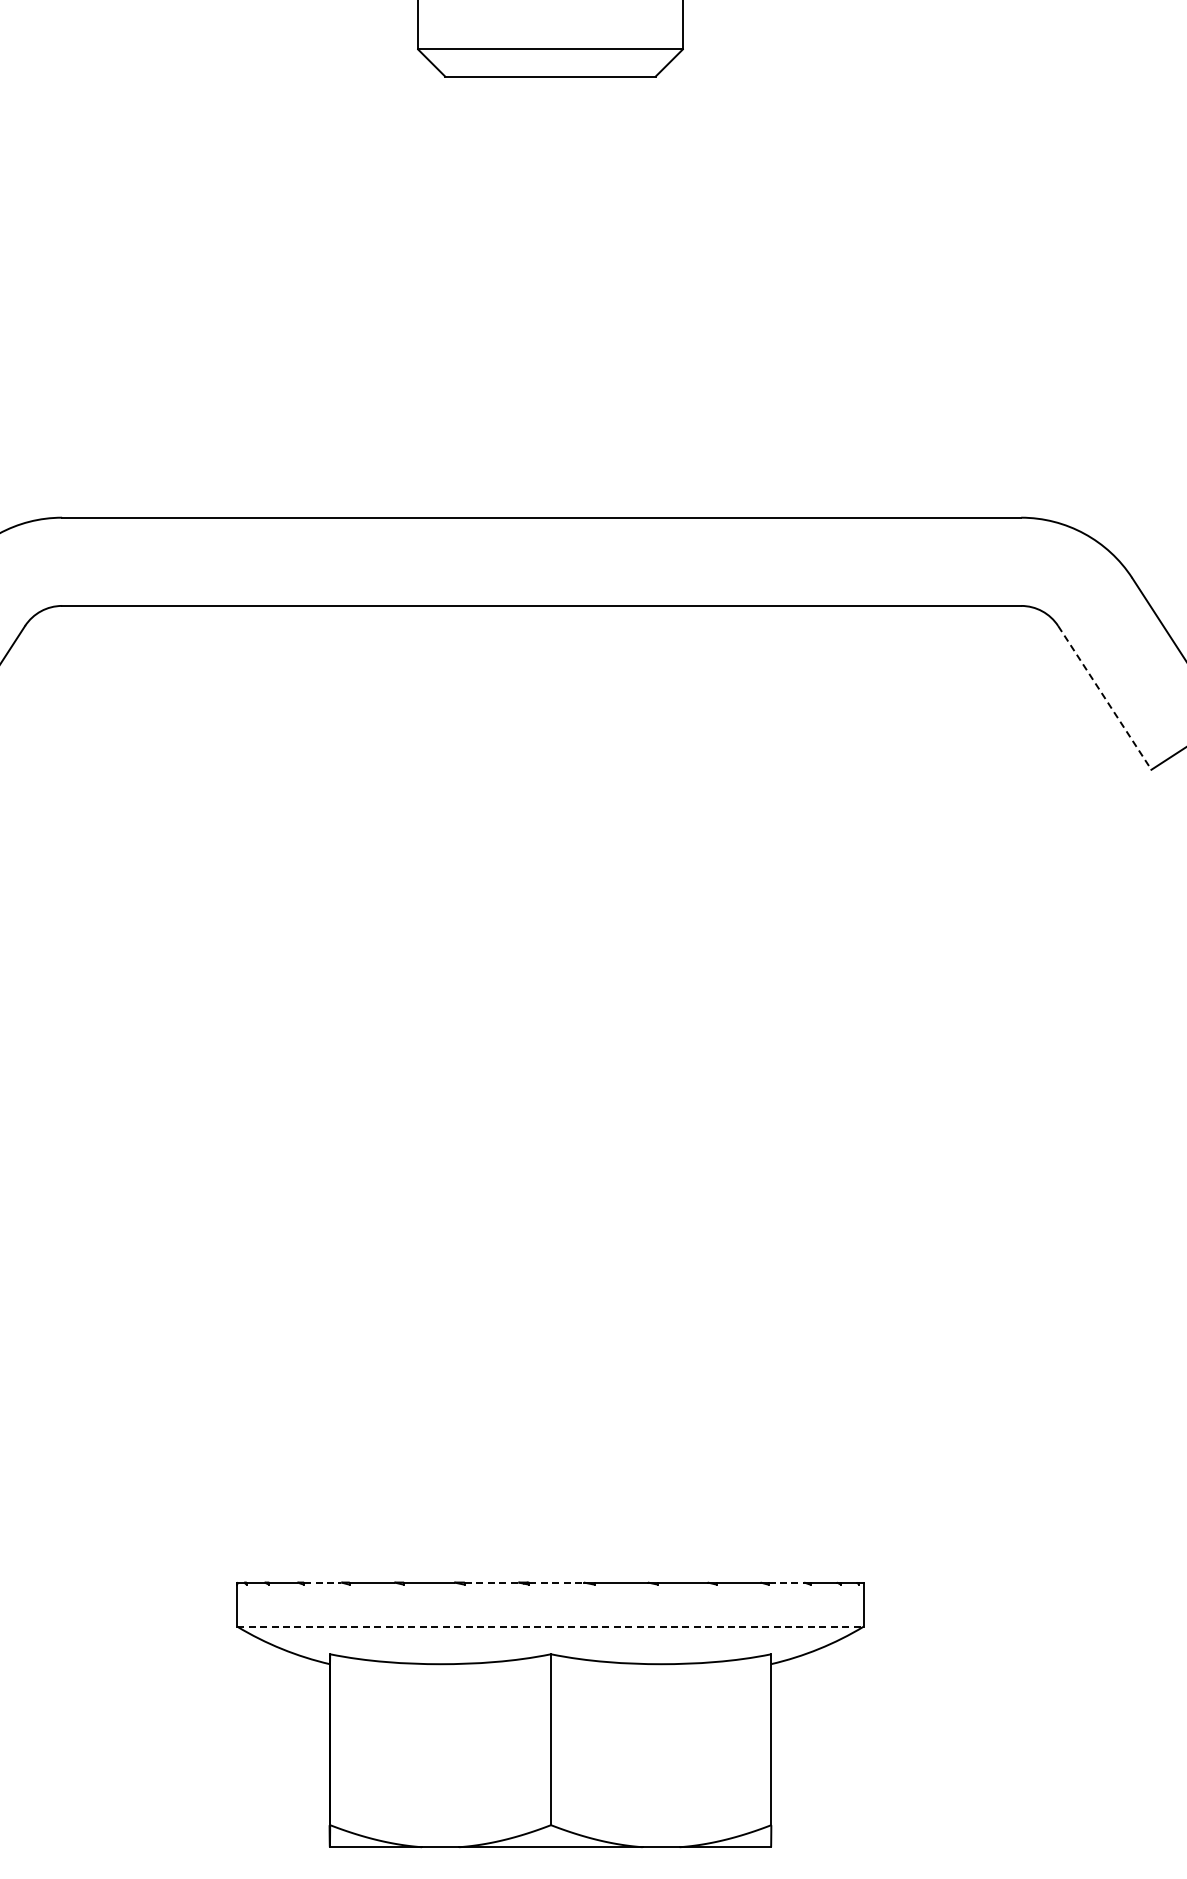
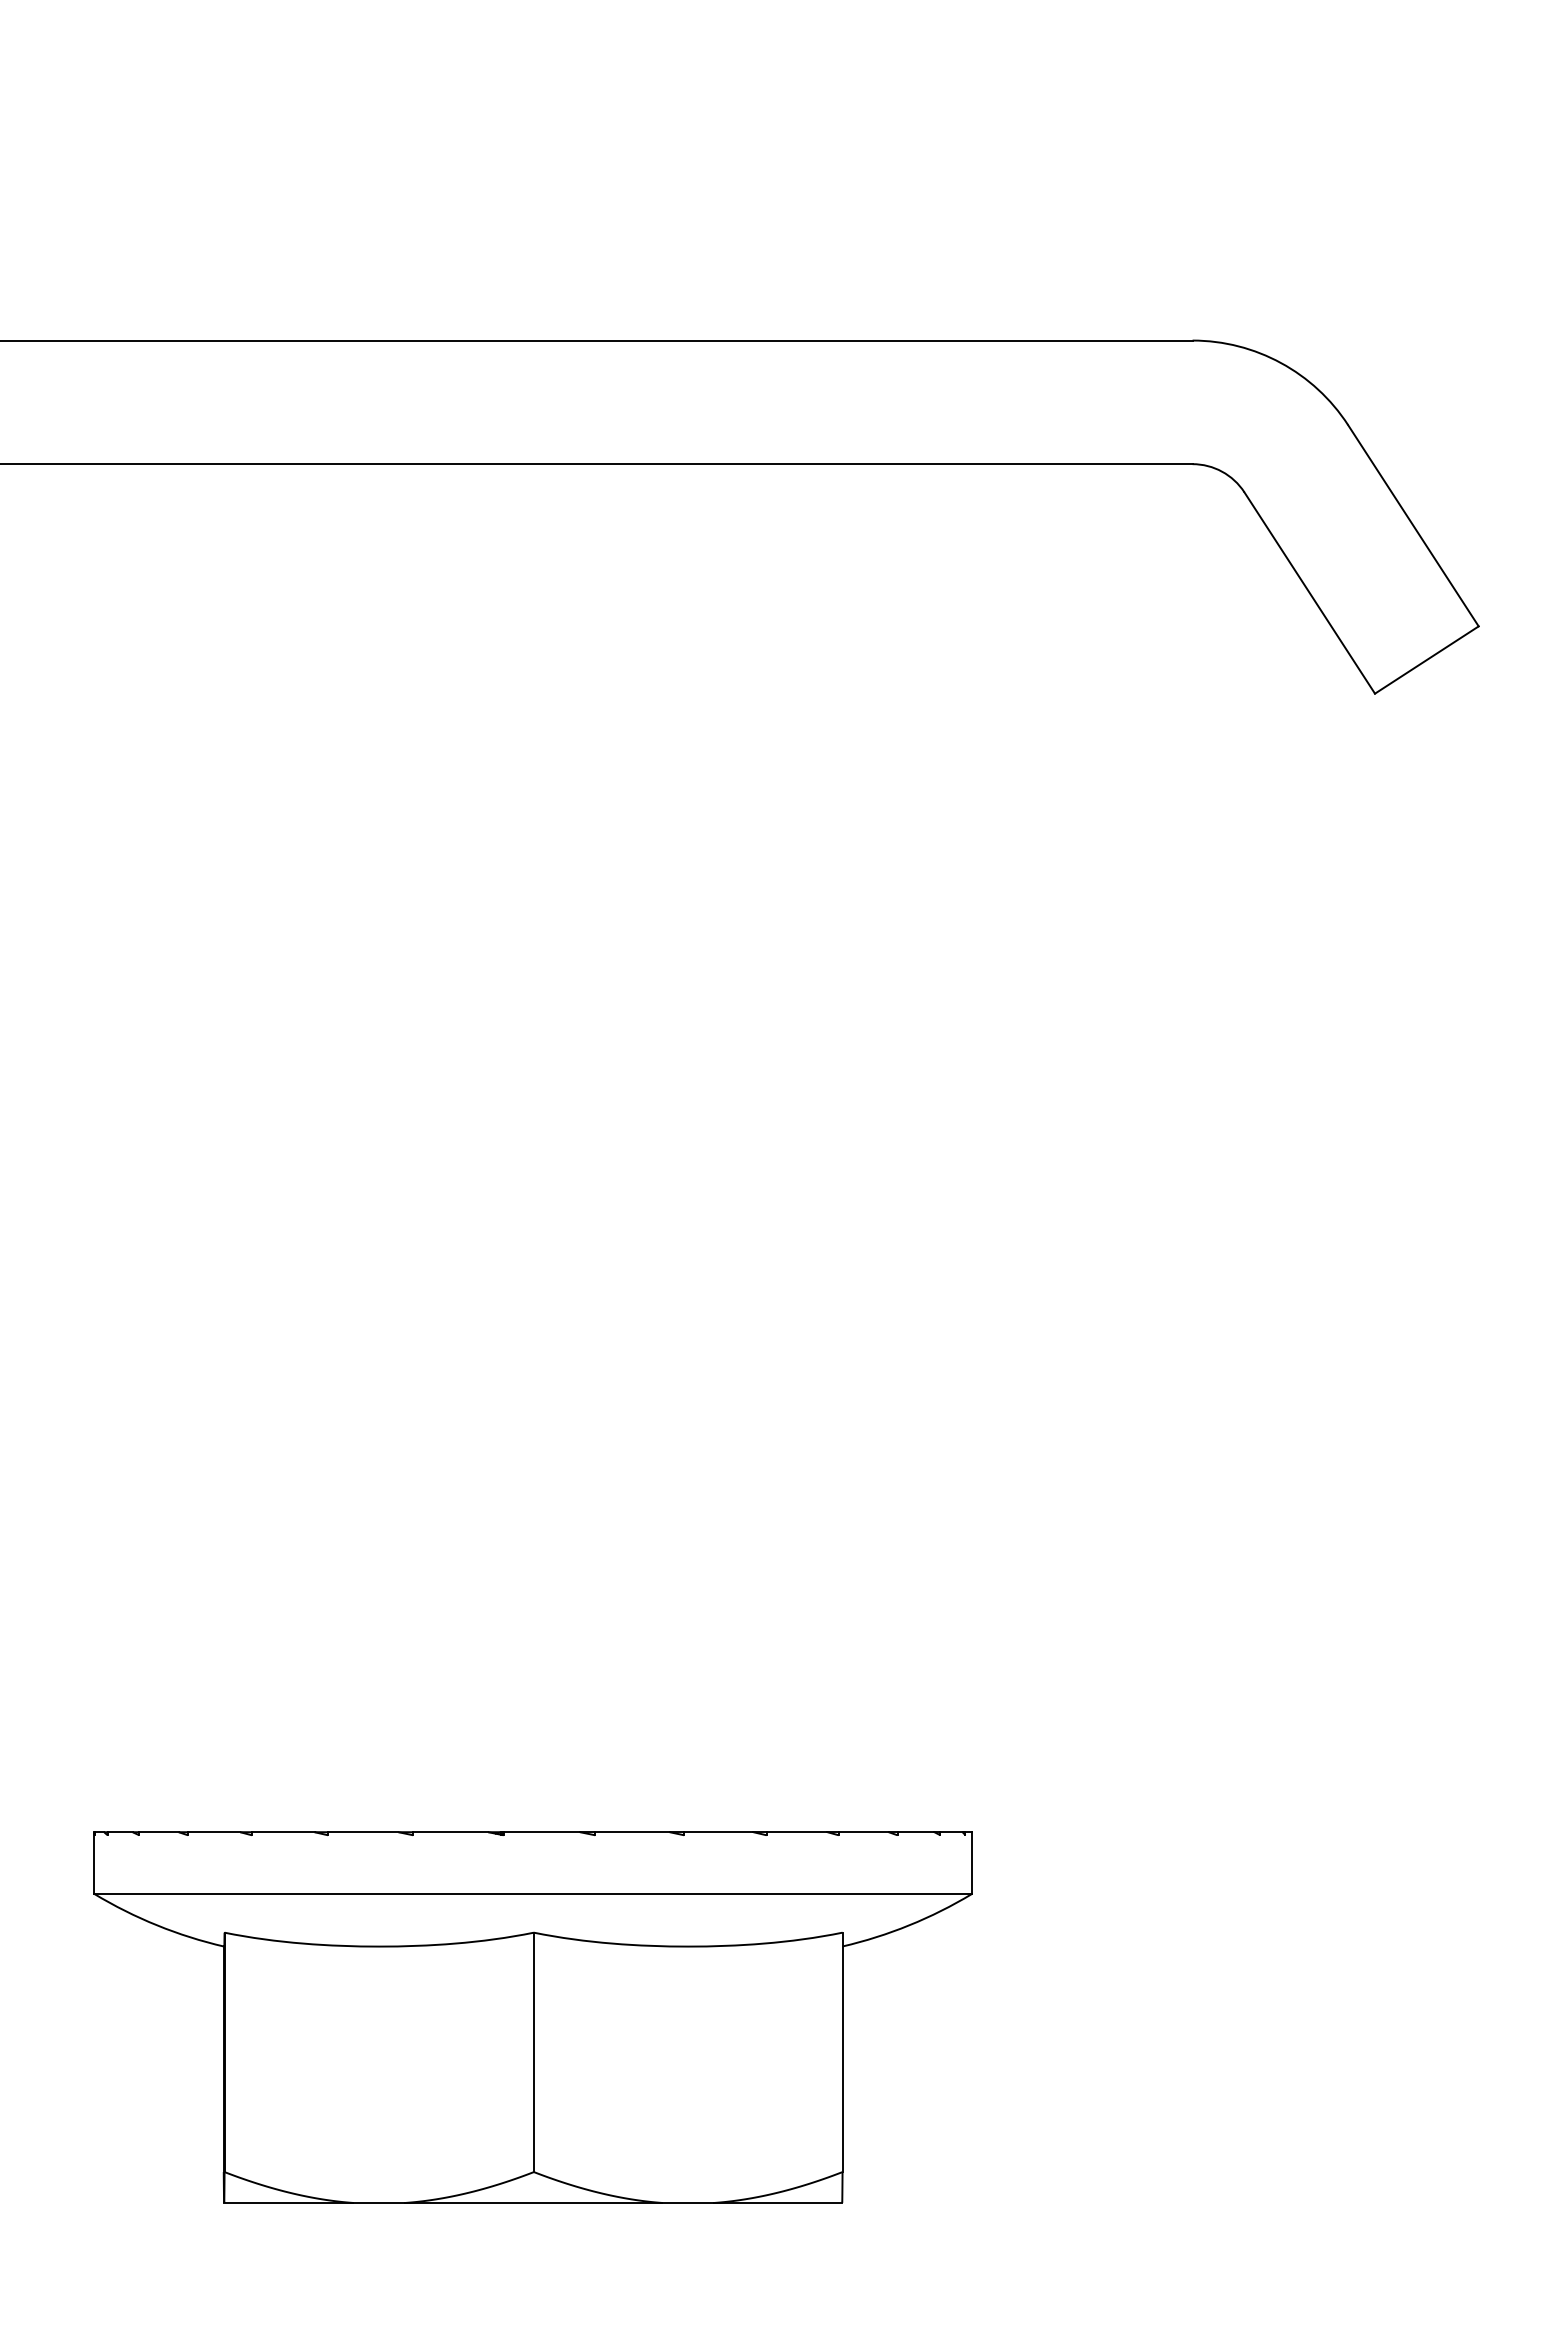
line: (1104, 697) -> (1309, 592), dashed -> solid
line: (322, 1582) -> (213, 1832), dashed -> solid
line: (491, 1582) -> (450, 1832), dashed -> solid
line: (557, 1582) -> (543, 1832), dashed -> solid
line: (786, 1582) -> (863, 1832), dashed -> solid
line: (550, 1626) -> (533, 1893), dashed -> solid

